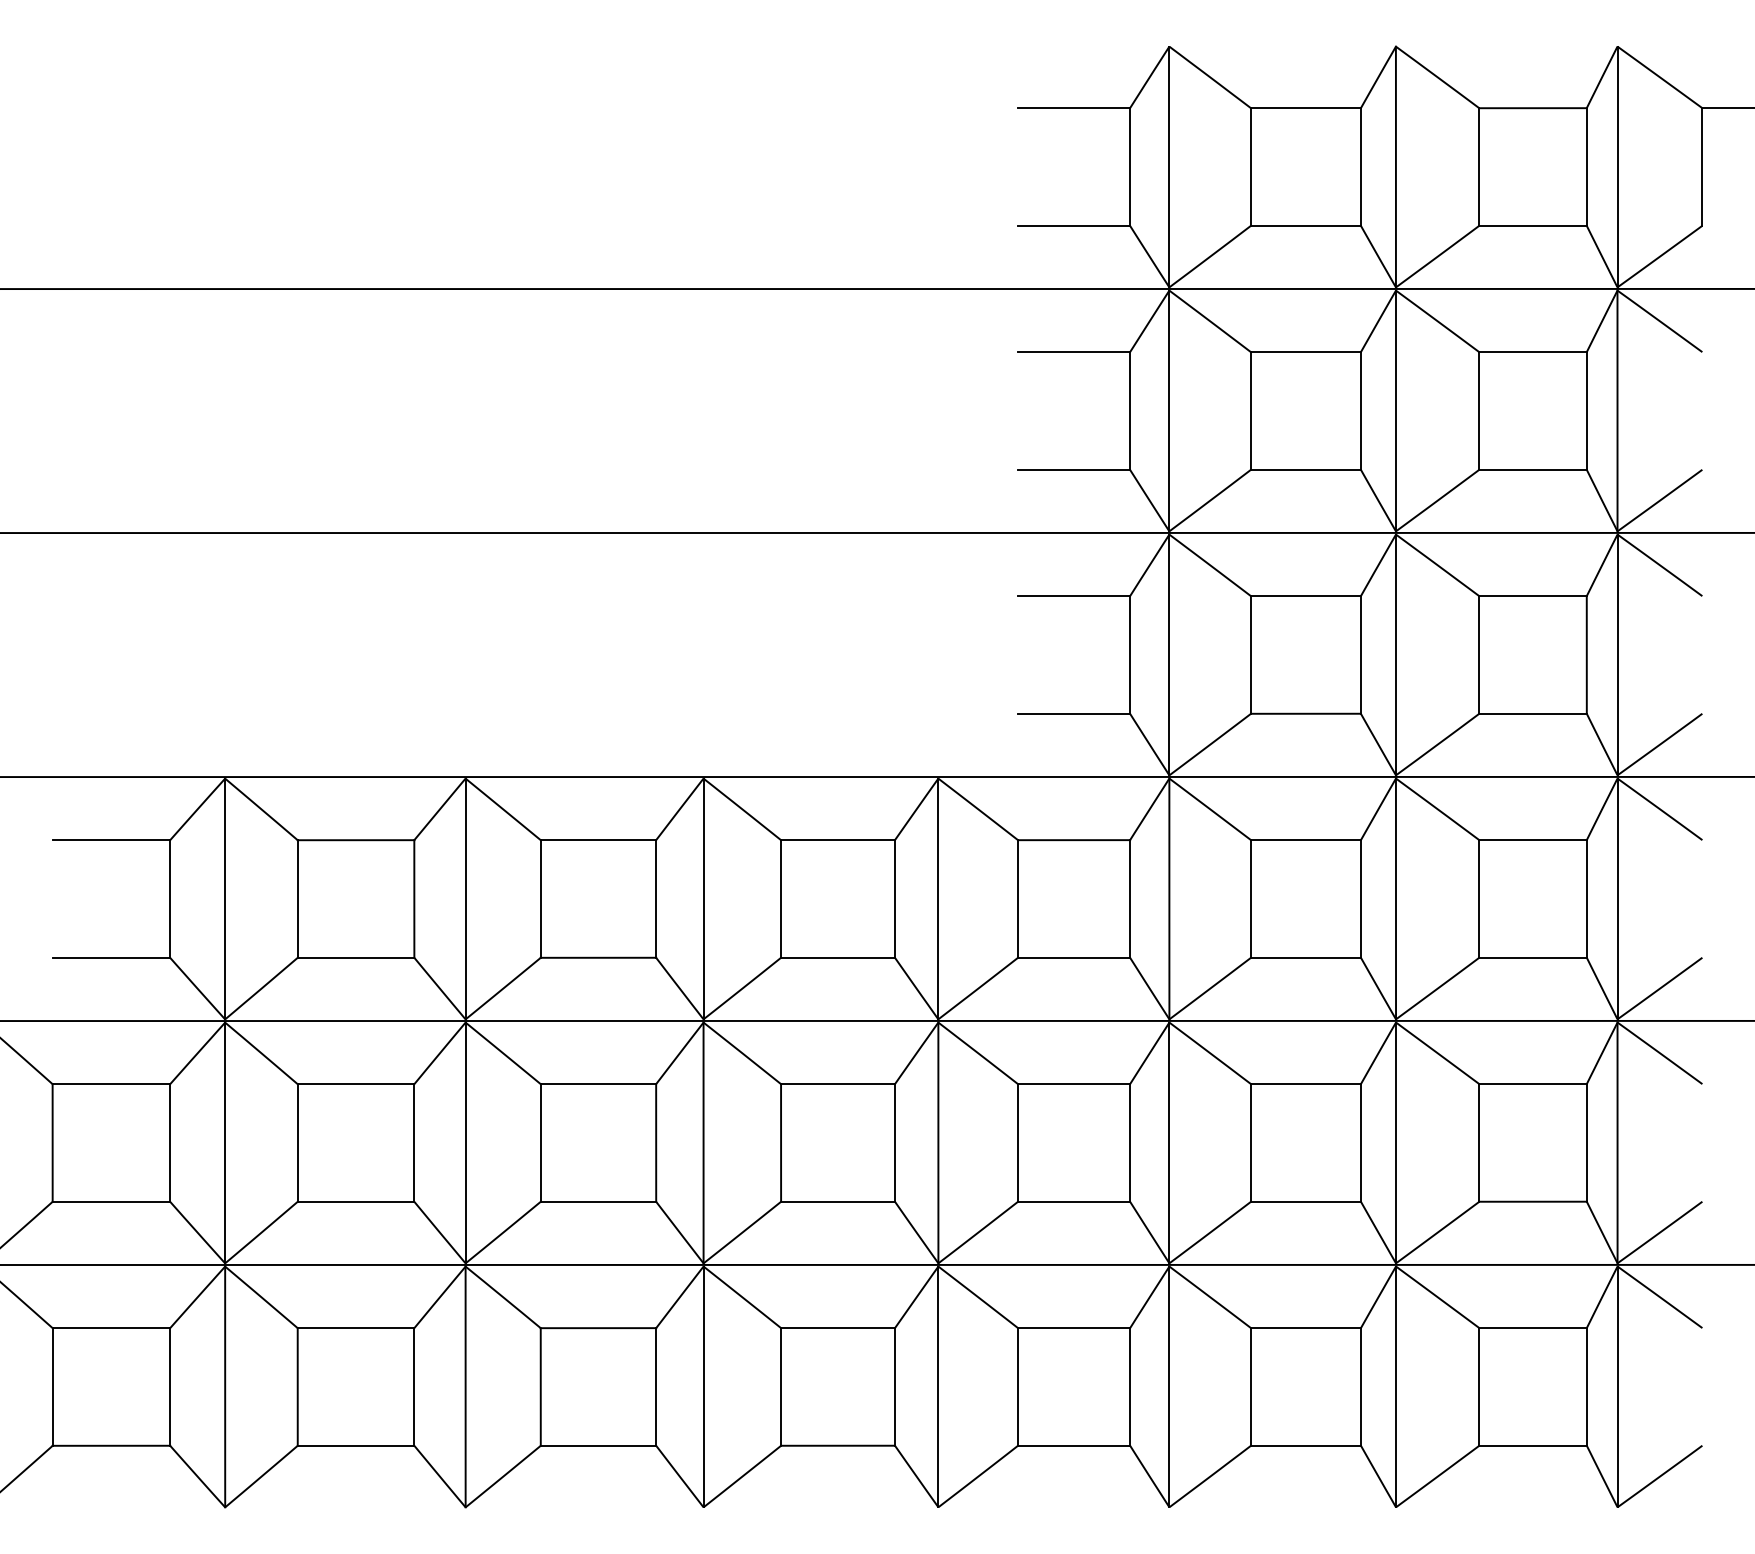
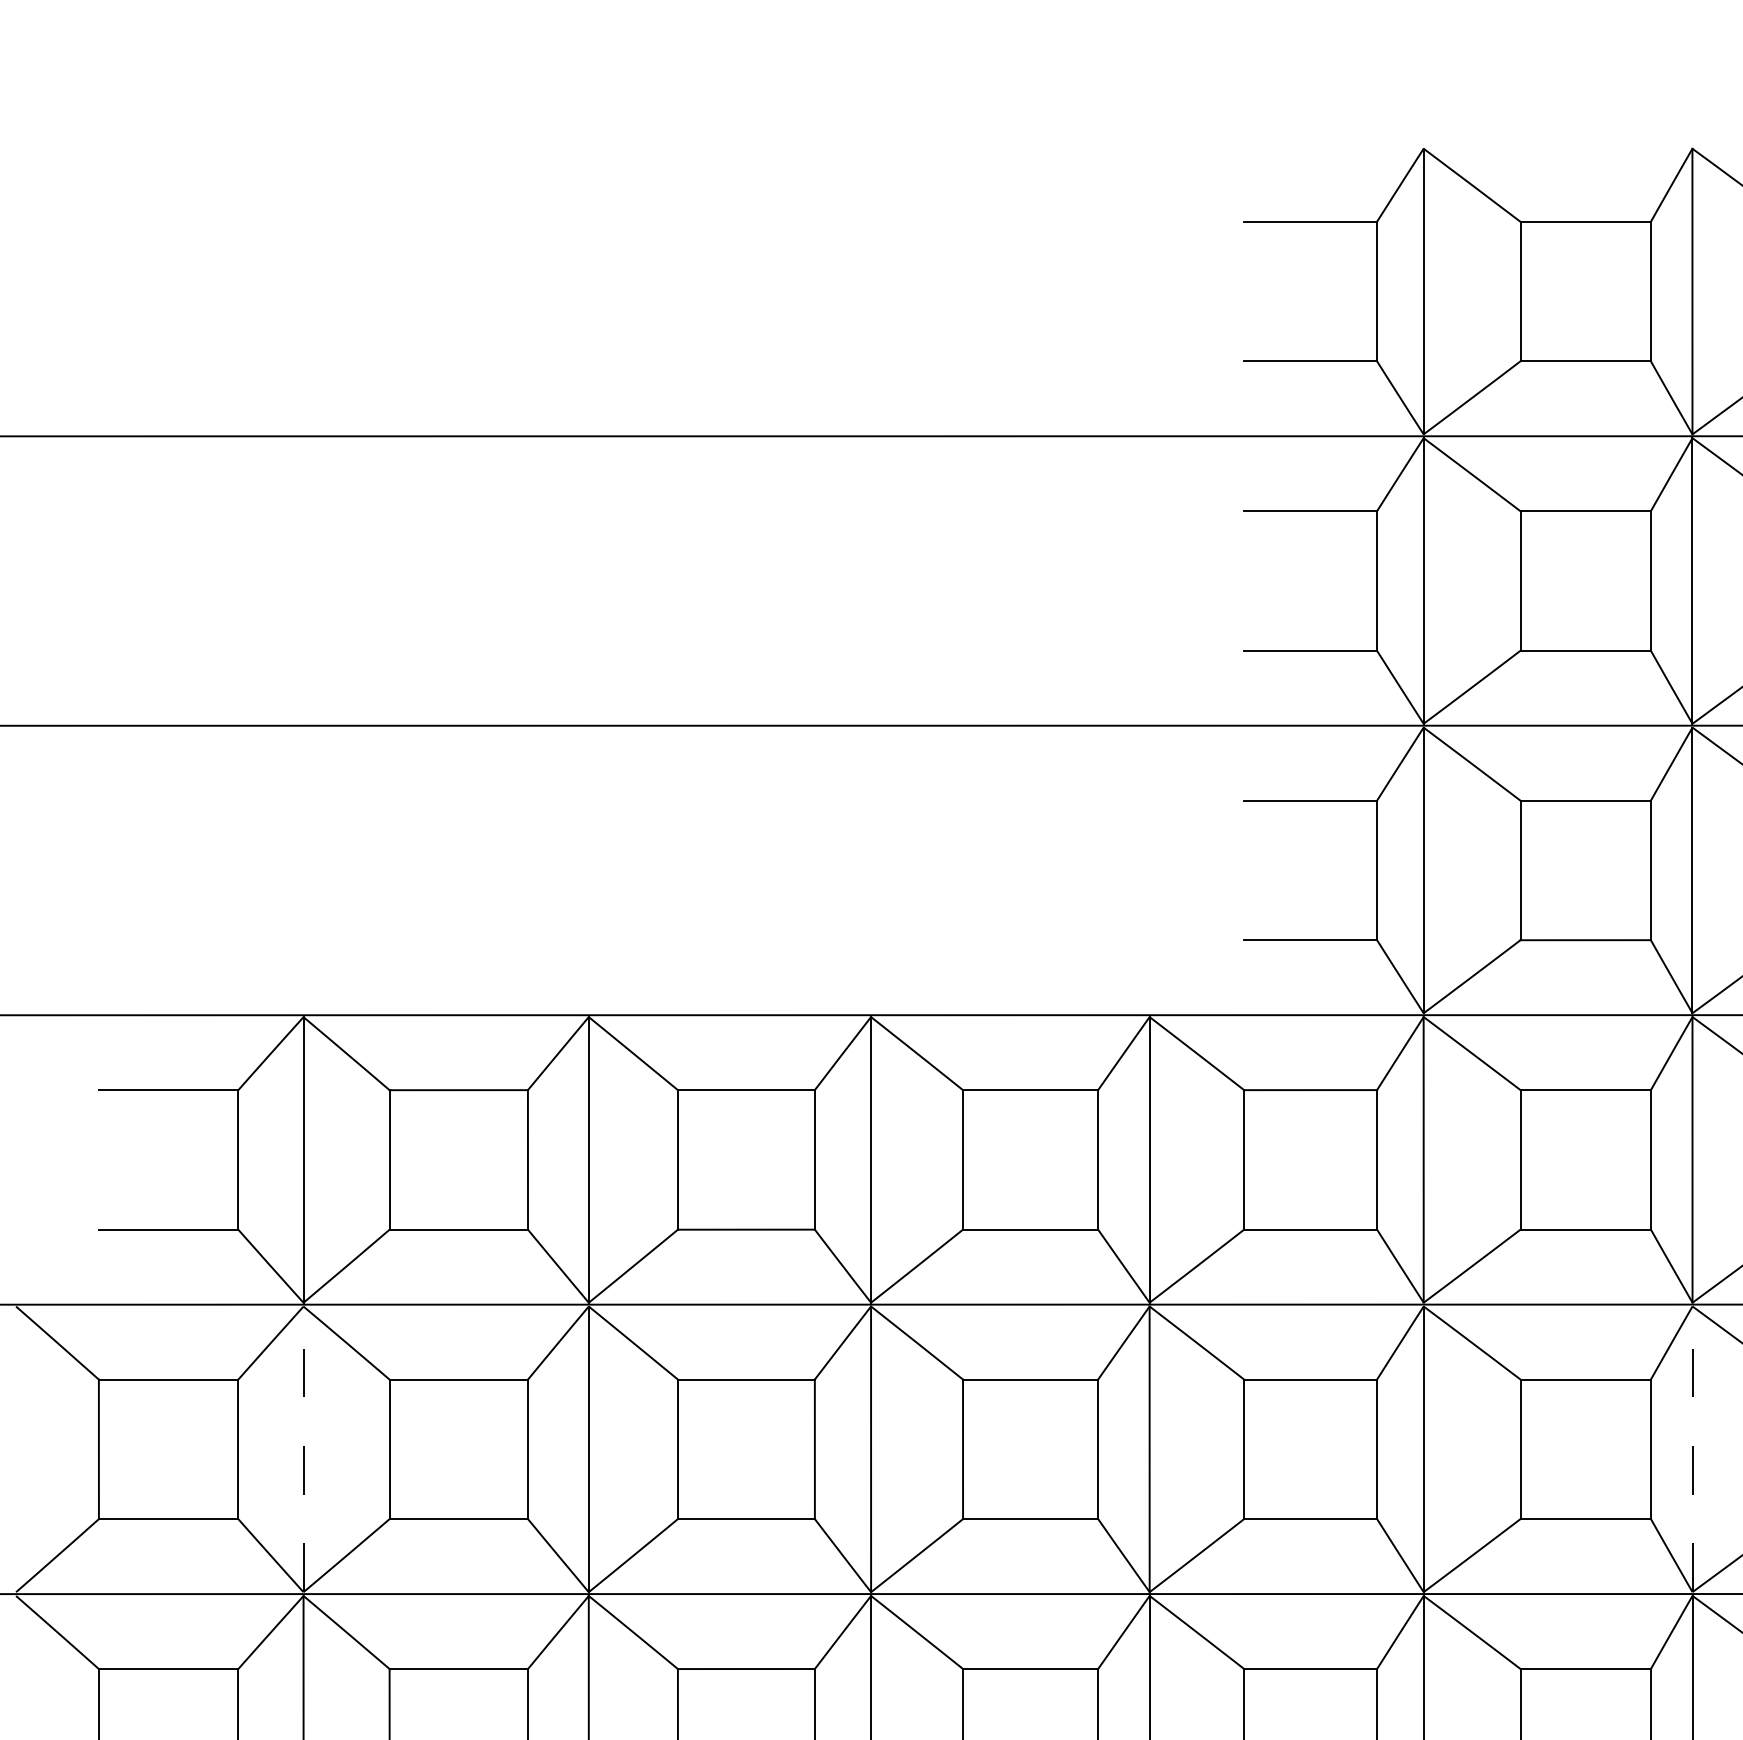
line: (225, 1142) -> (303, 1448), solid -> dashed
line: (1396, 1142) -> (1693, 1448), solid -> dashed

